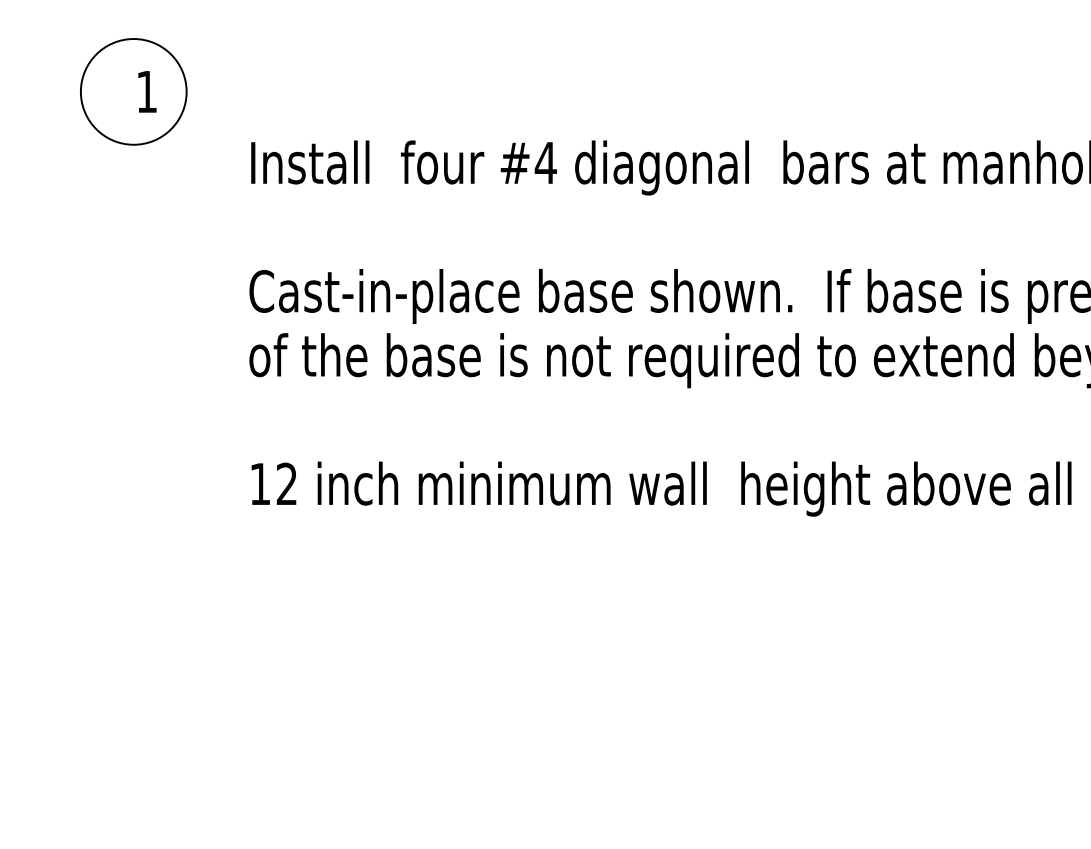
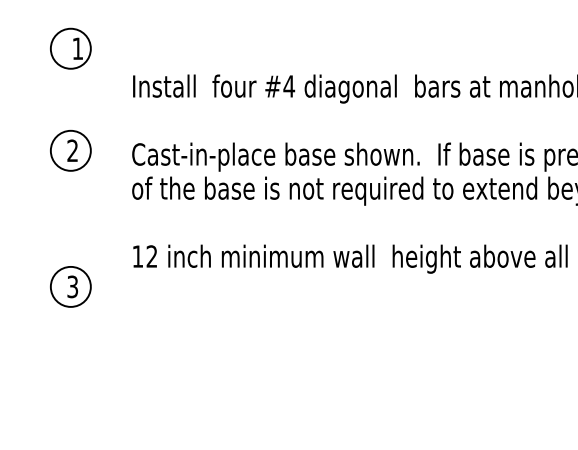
circle: (133, 91) -> (70, 48), size x0.71
part: (133, 283) -> (70, 150), added
part: (133, 540) -> (70, 286), added

